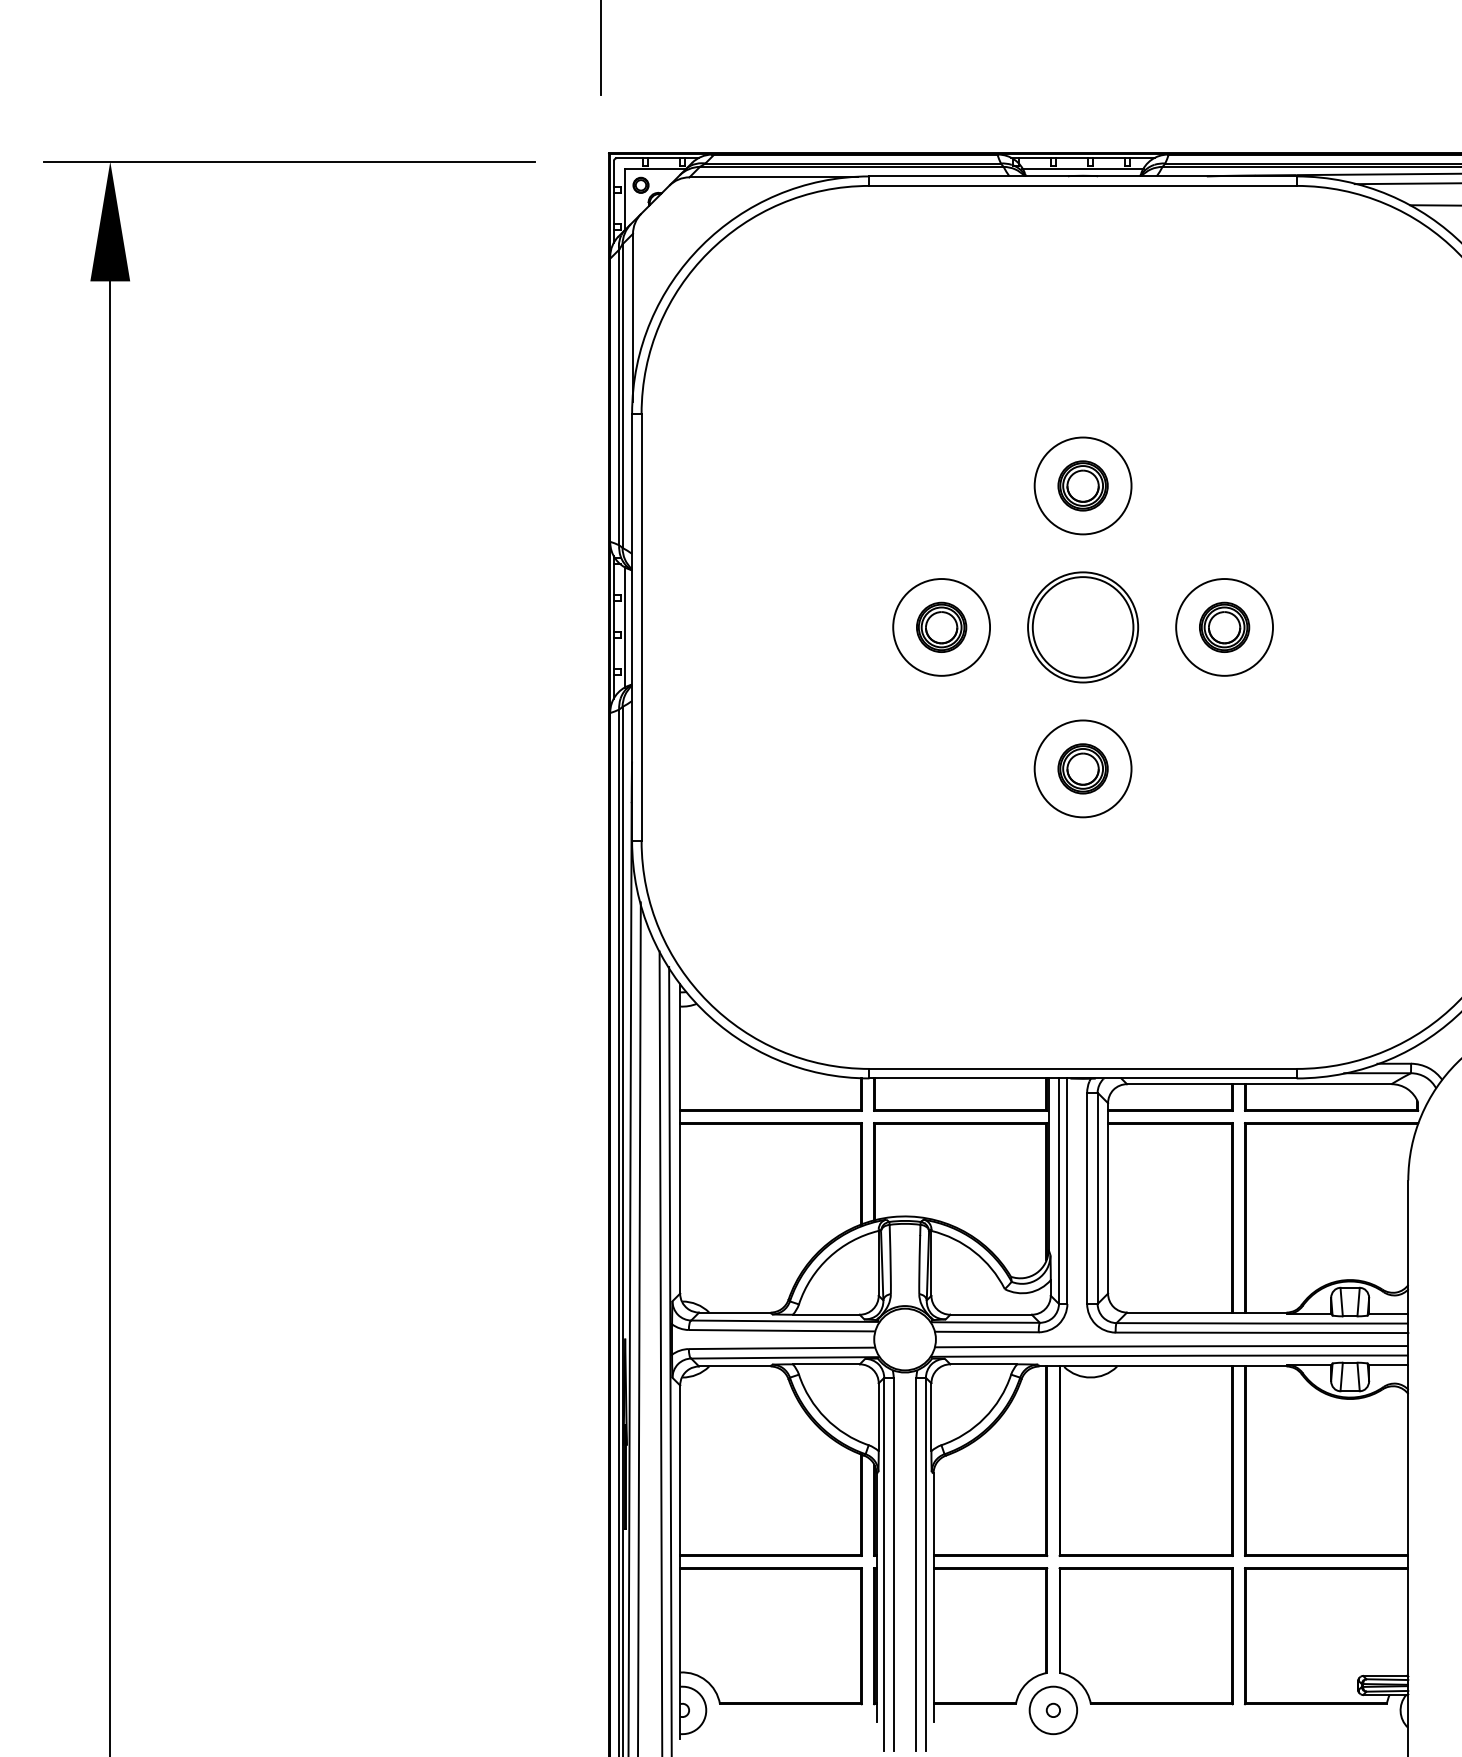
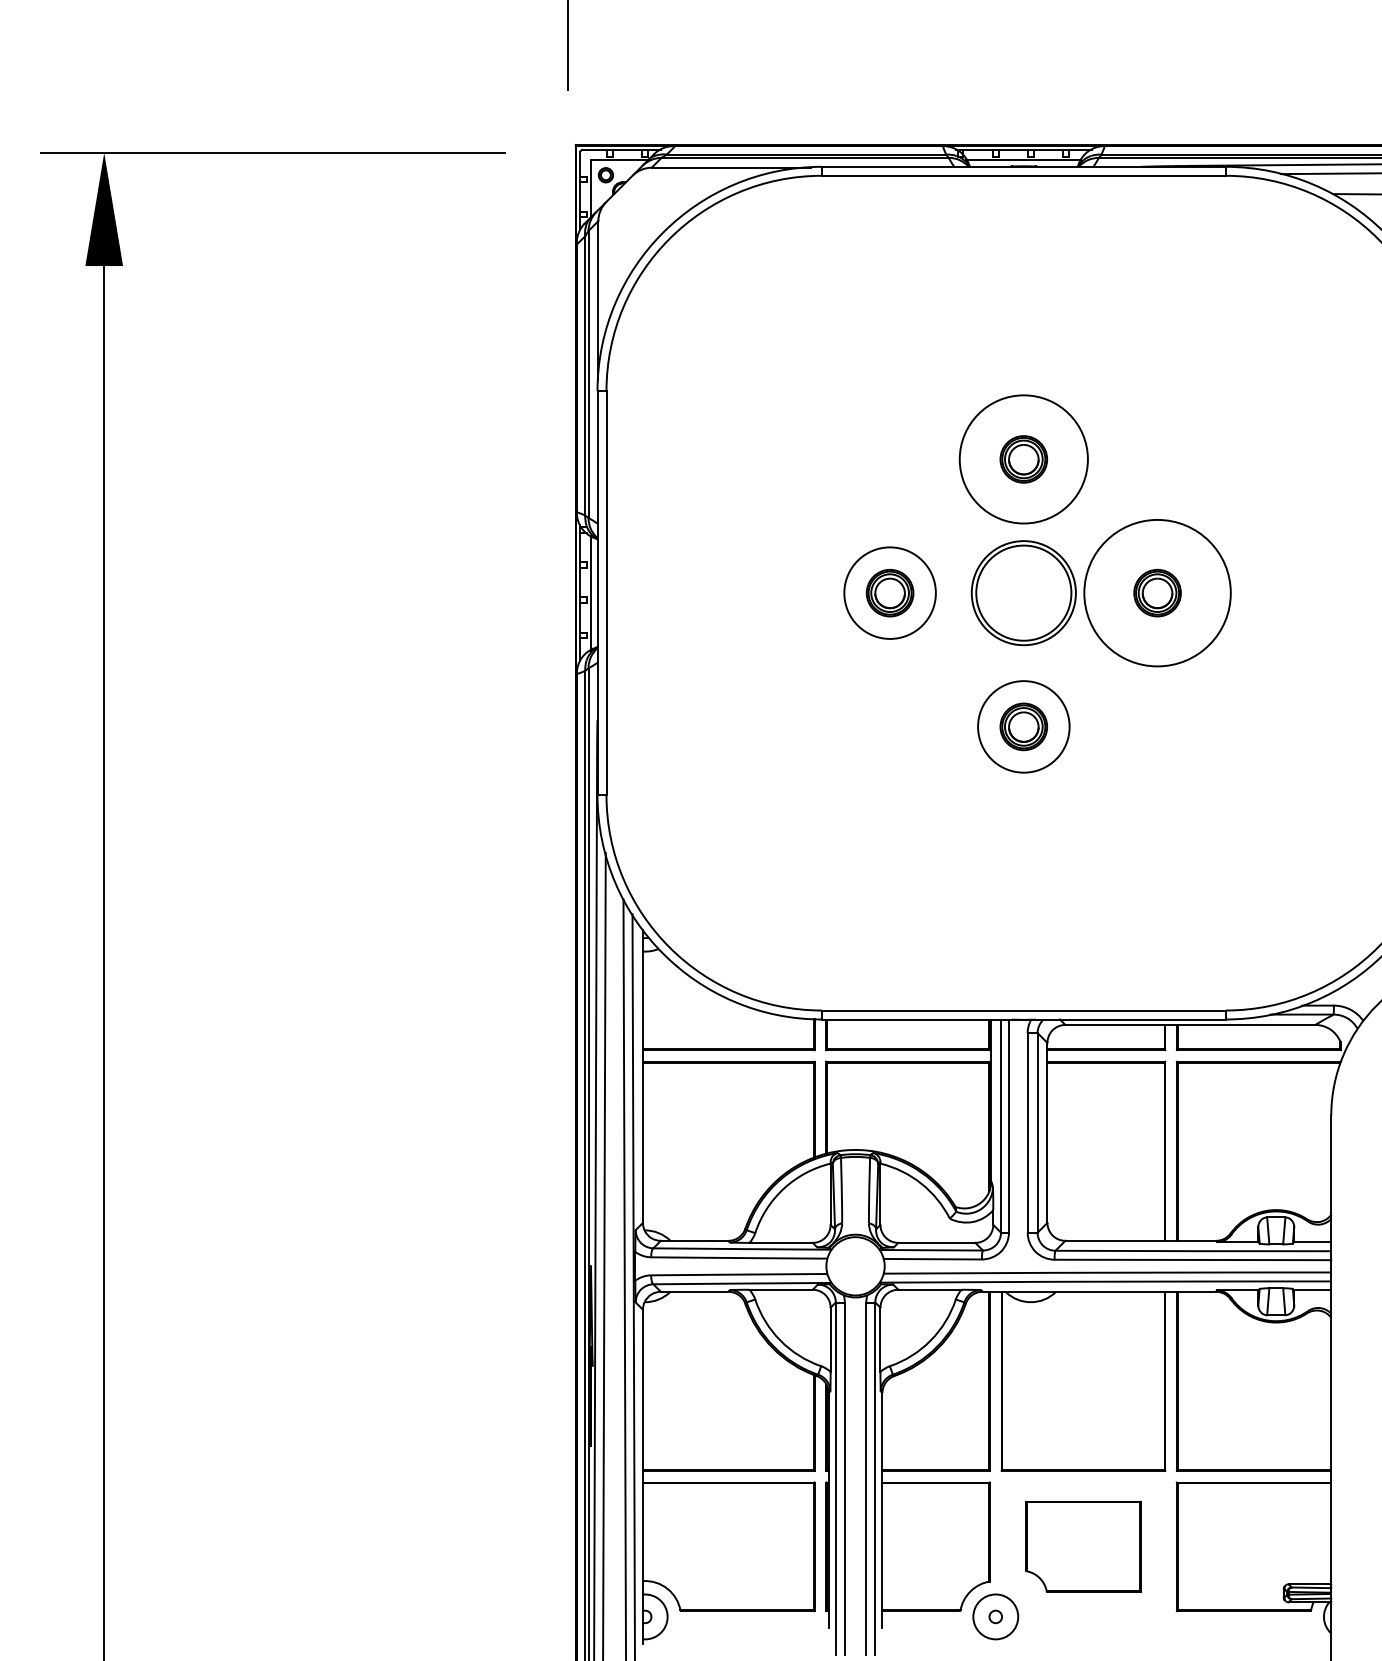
circle: (1082, 485) -> (1023, 458), size x1.4
circle: (1224, 627) -> (1157, 593), size x1.6
part: (1145, 1636) -> (1082, 1547), size x0.7

